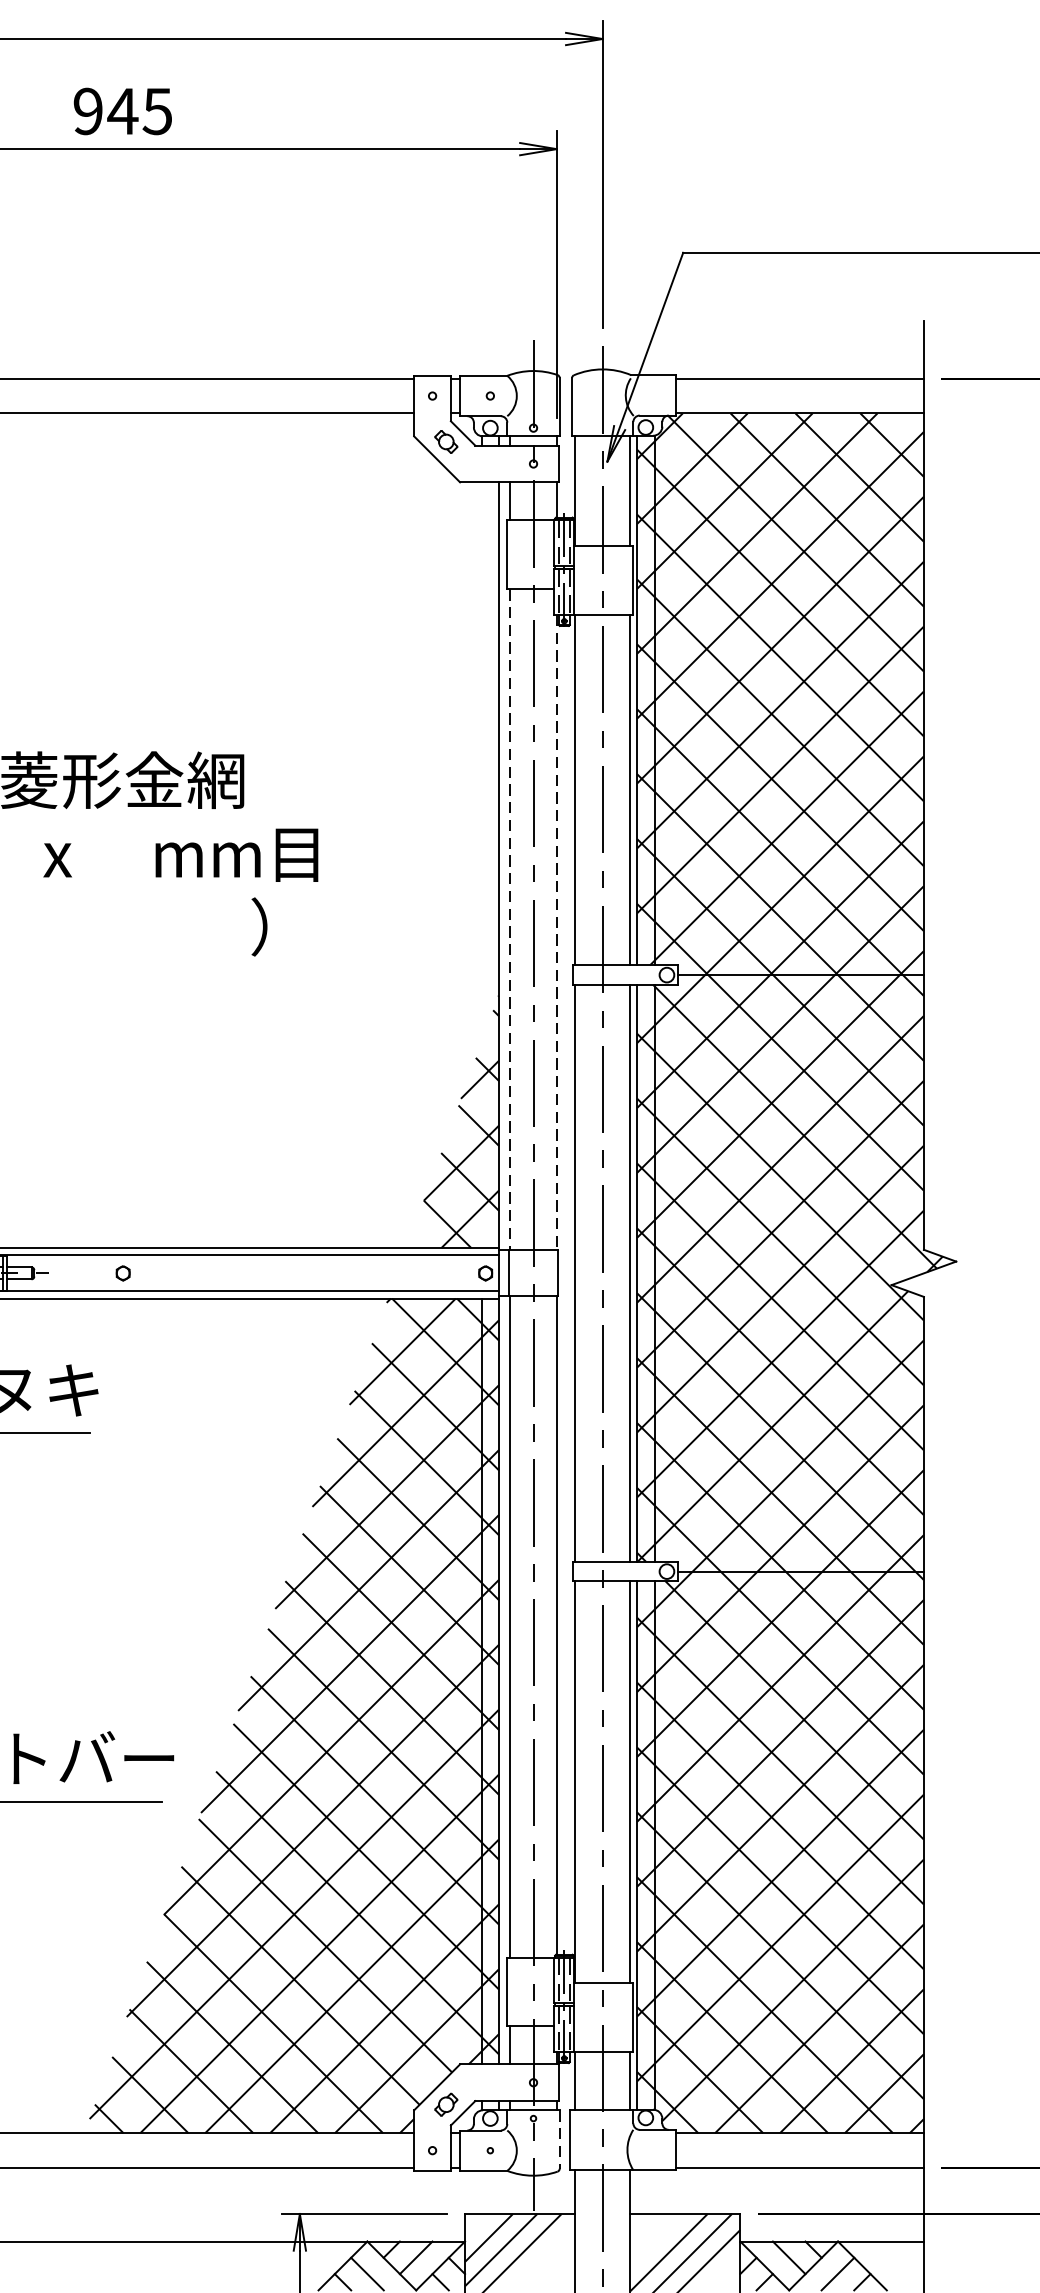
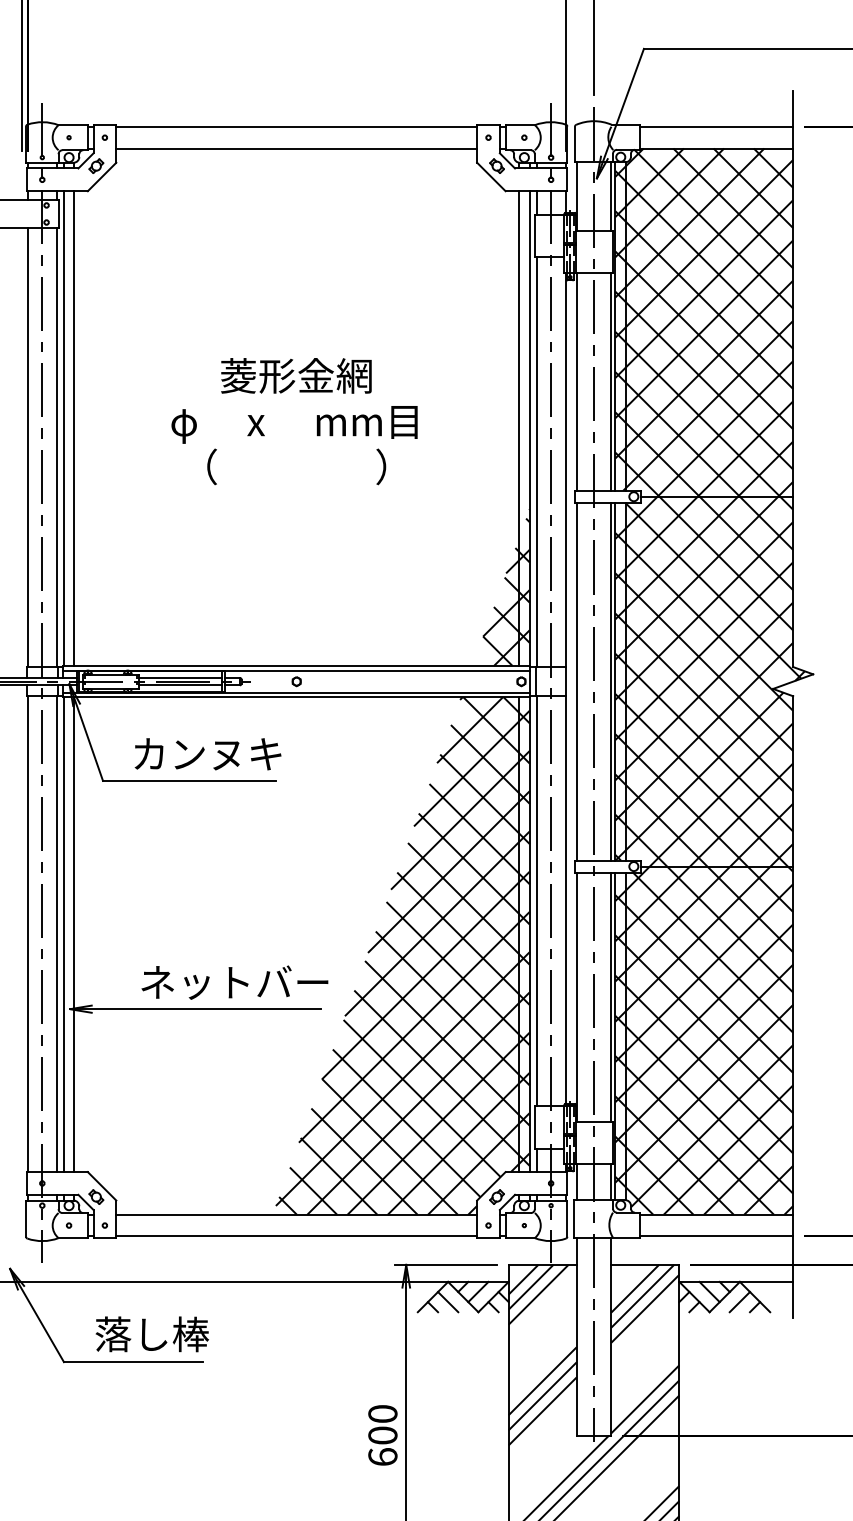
line: (480, 865) -> (518, 428), added
line: (509, 919) -> (536, 462), dashed -> solid
line: (556, 932) -> (565, 470), dashed -> solid
line: (559, 2140) -> (567, 1219), dashed -> solid

